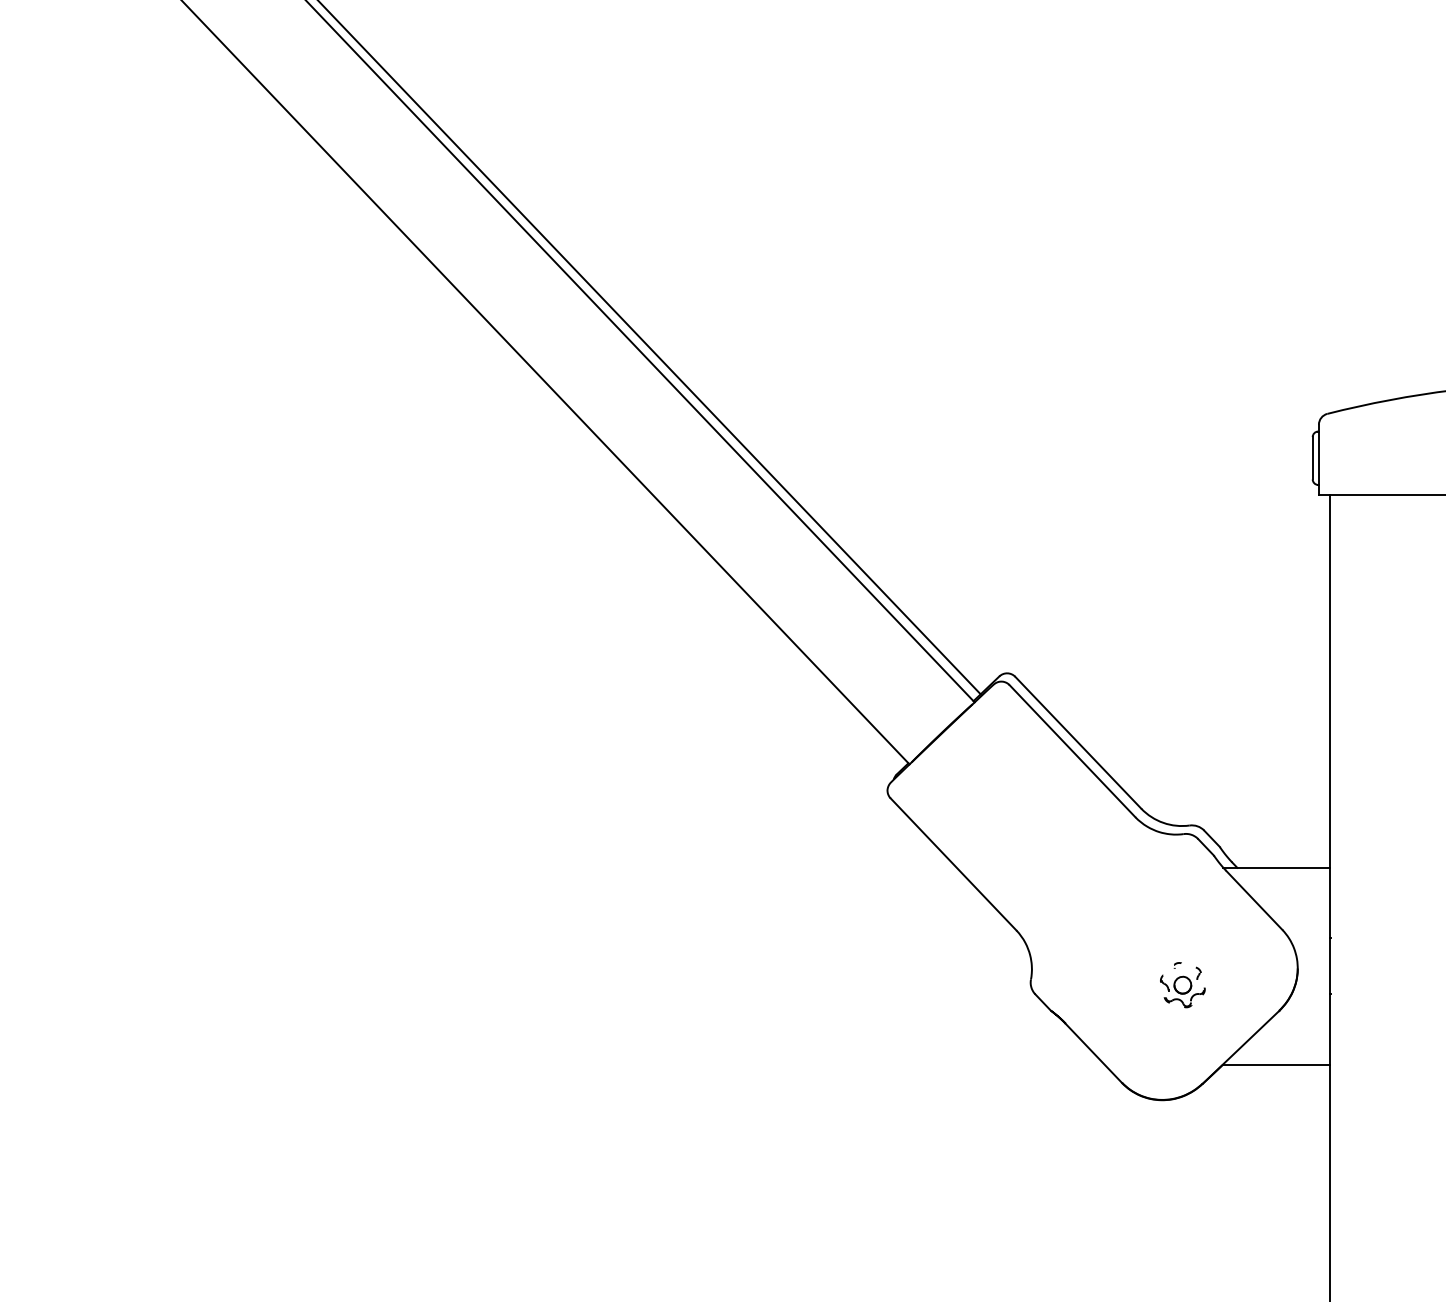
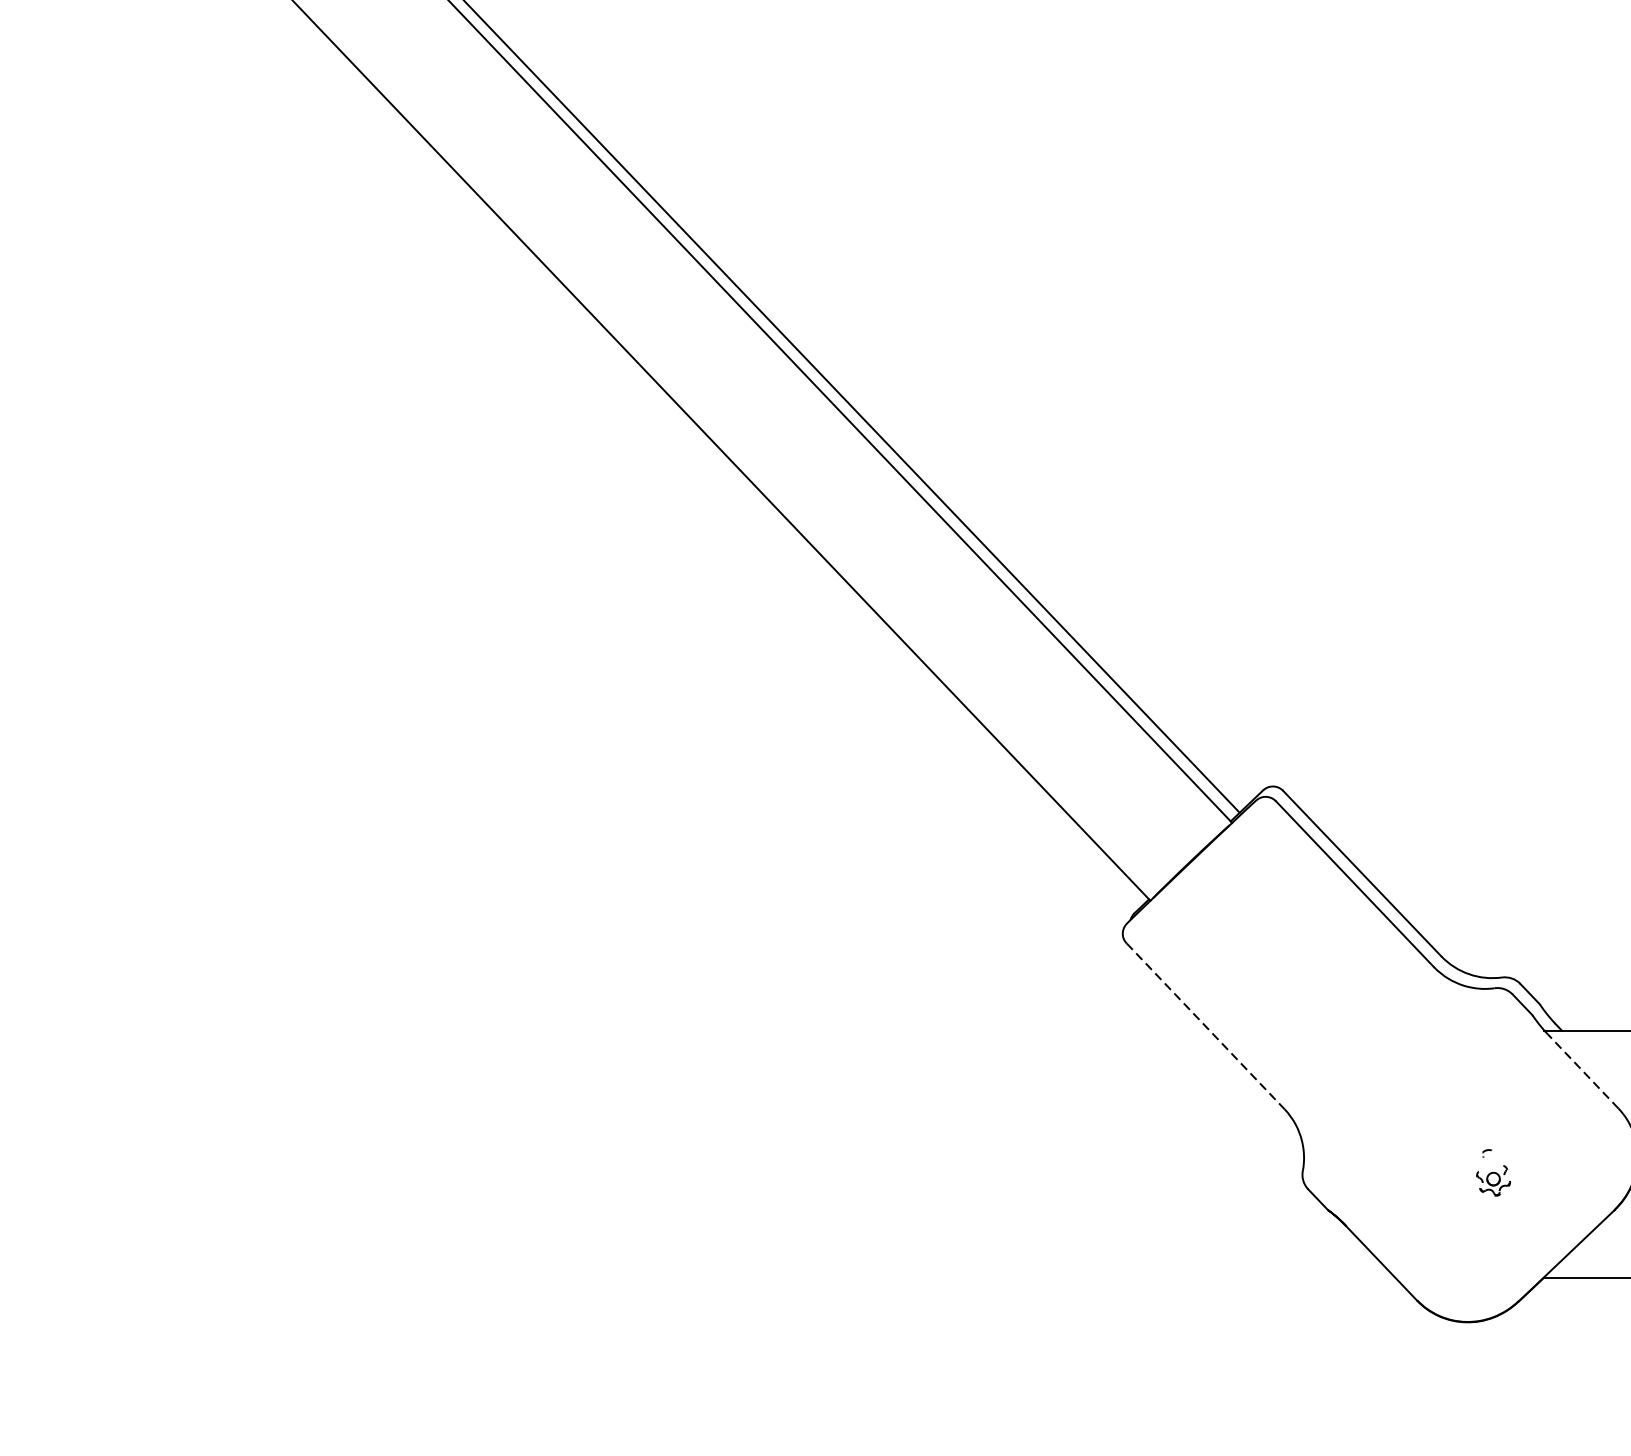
line: (953, 864) -> (1205, 1026), solid -> dashed
line: (1254, 900) -> (1583, 1071), solid -> dashed
part: (1182, 987) -> (1493, 1180), size x0.6

